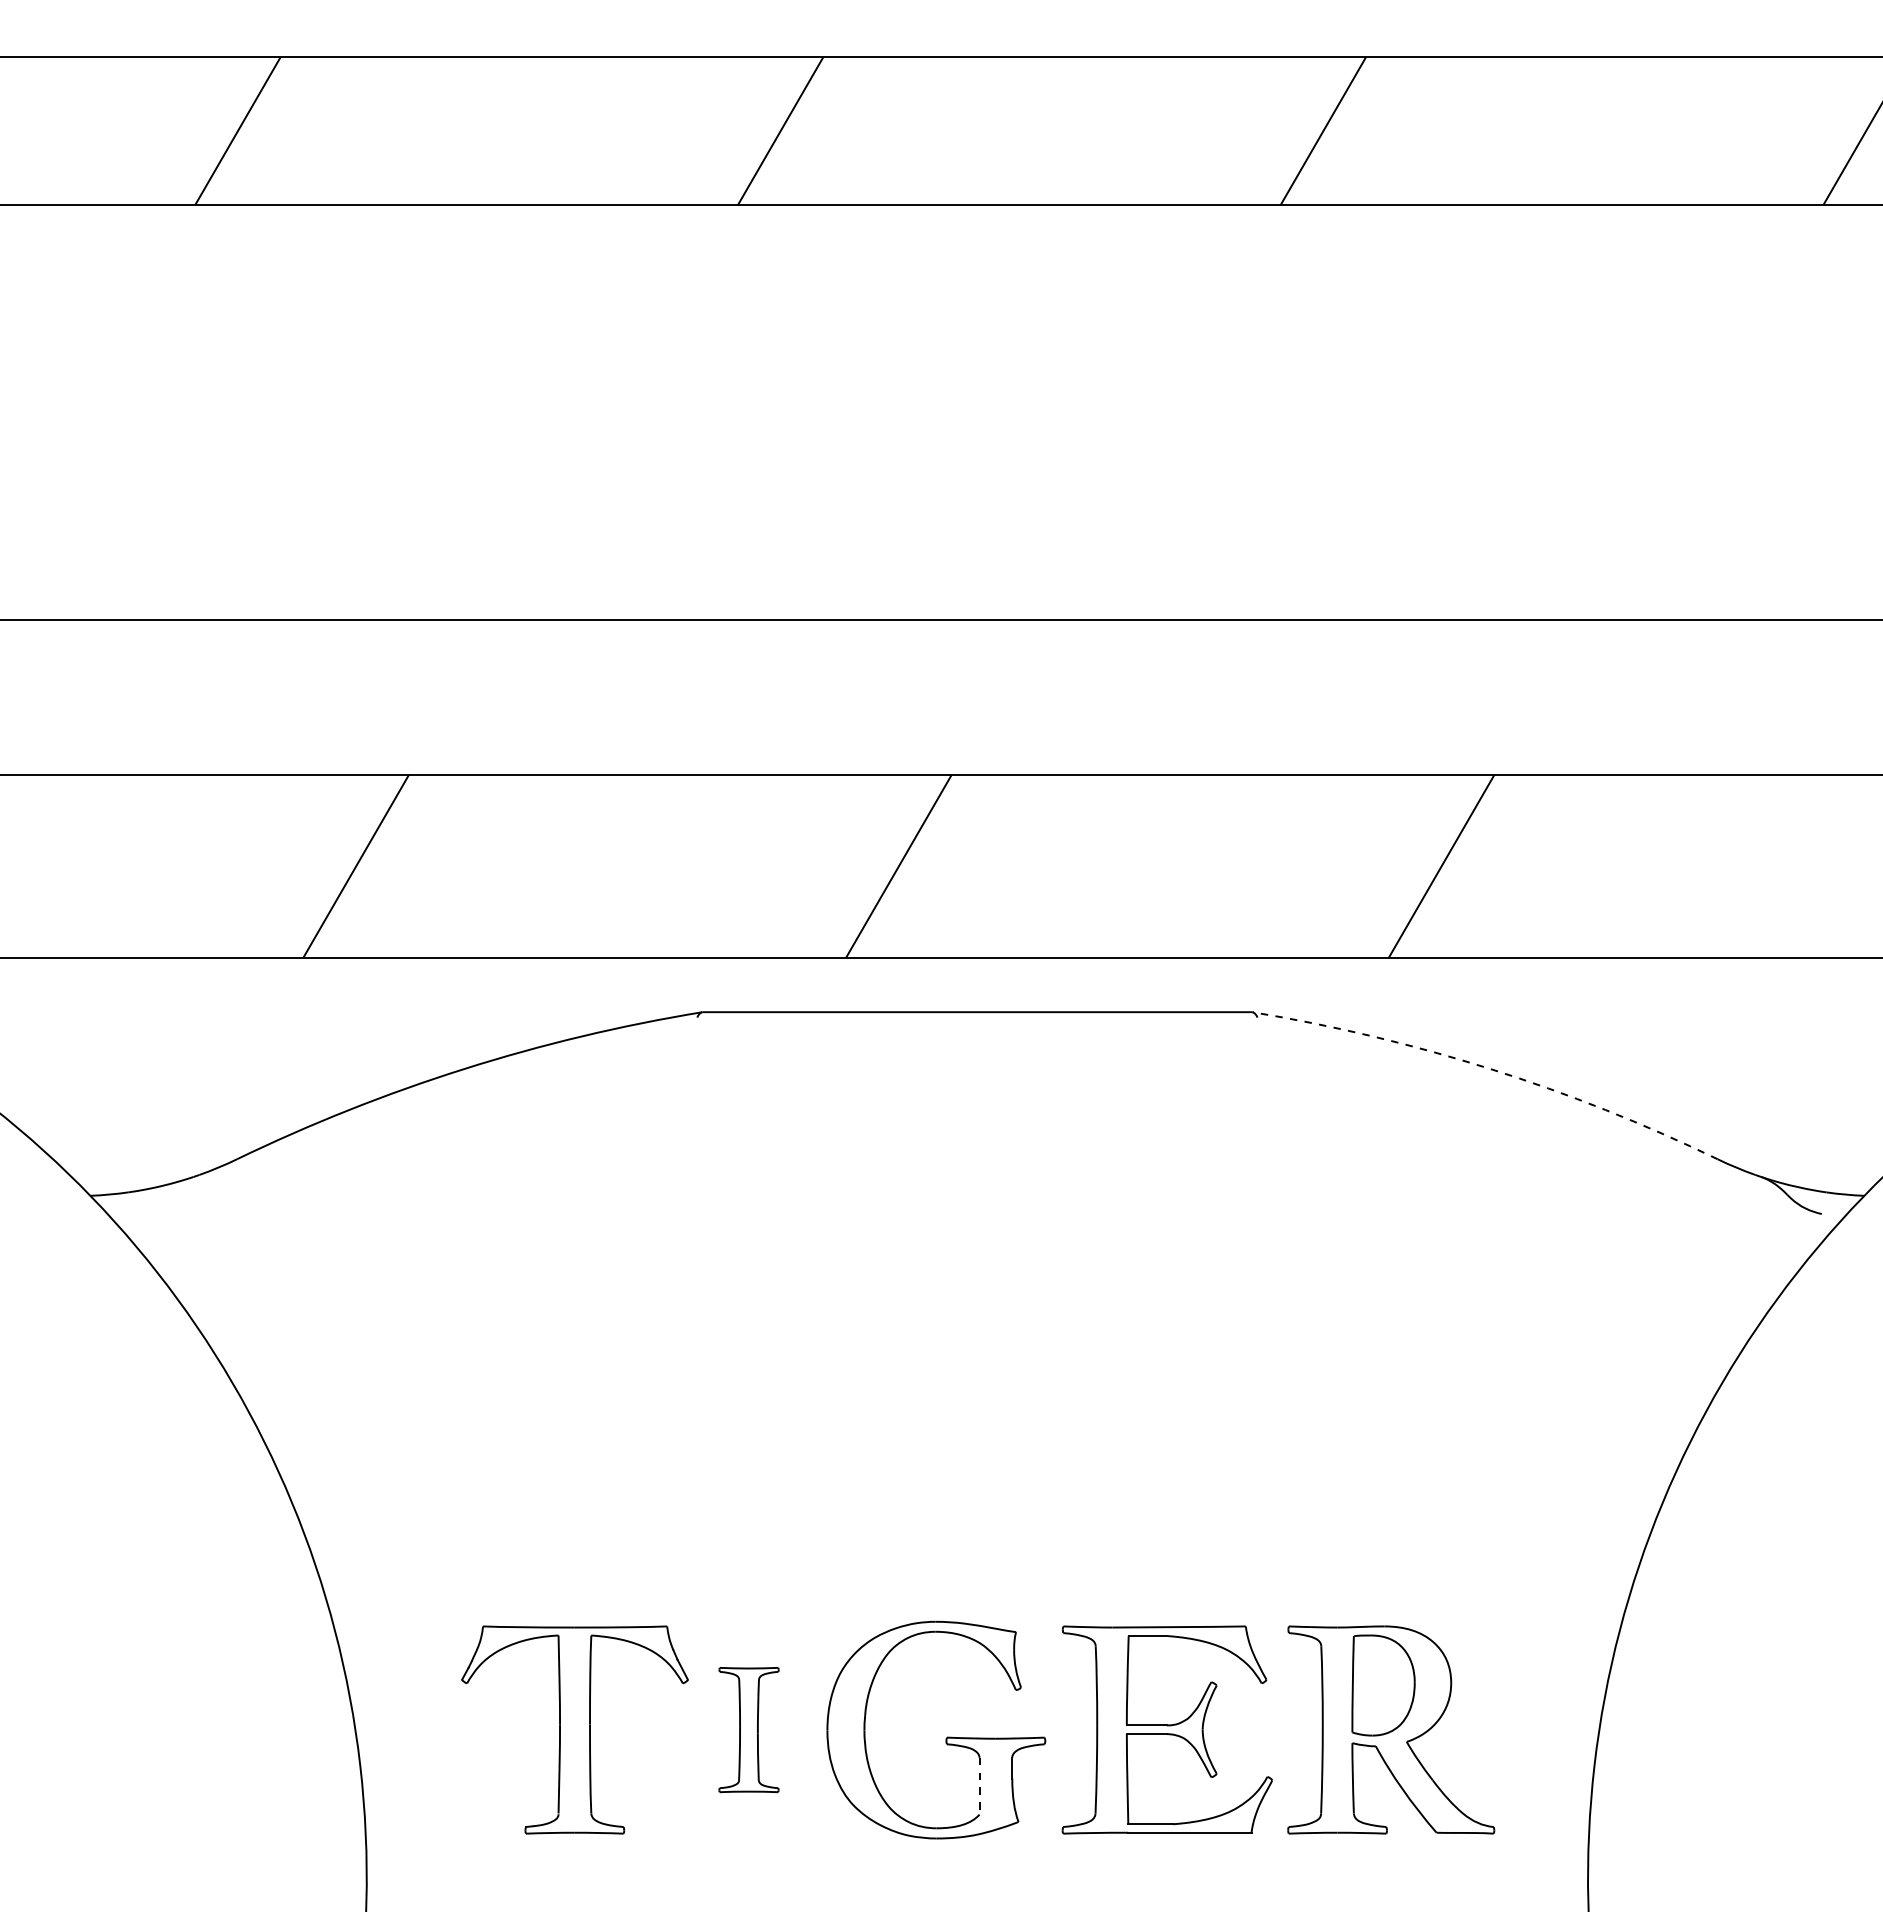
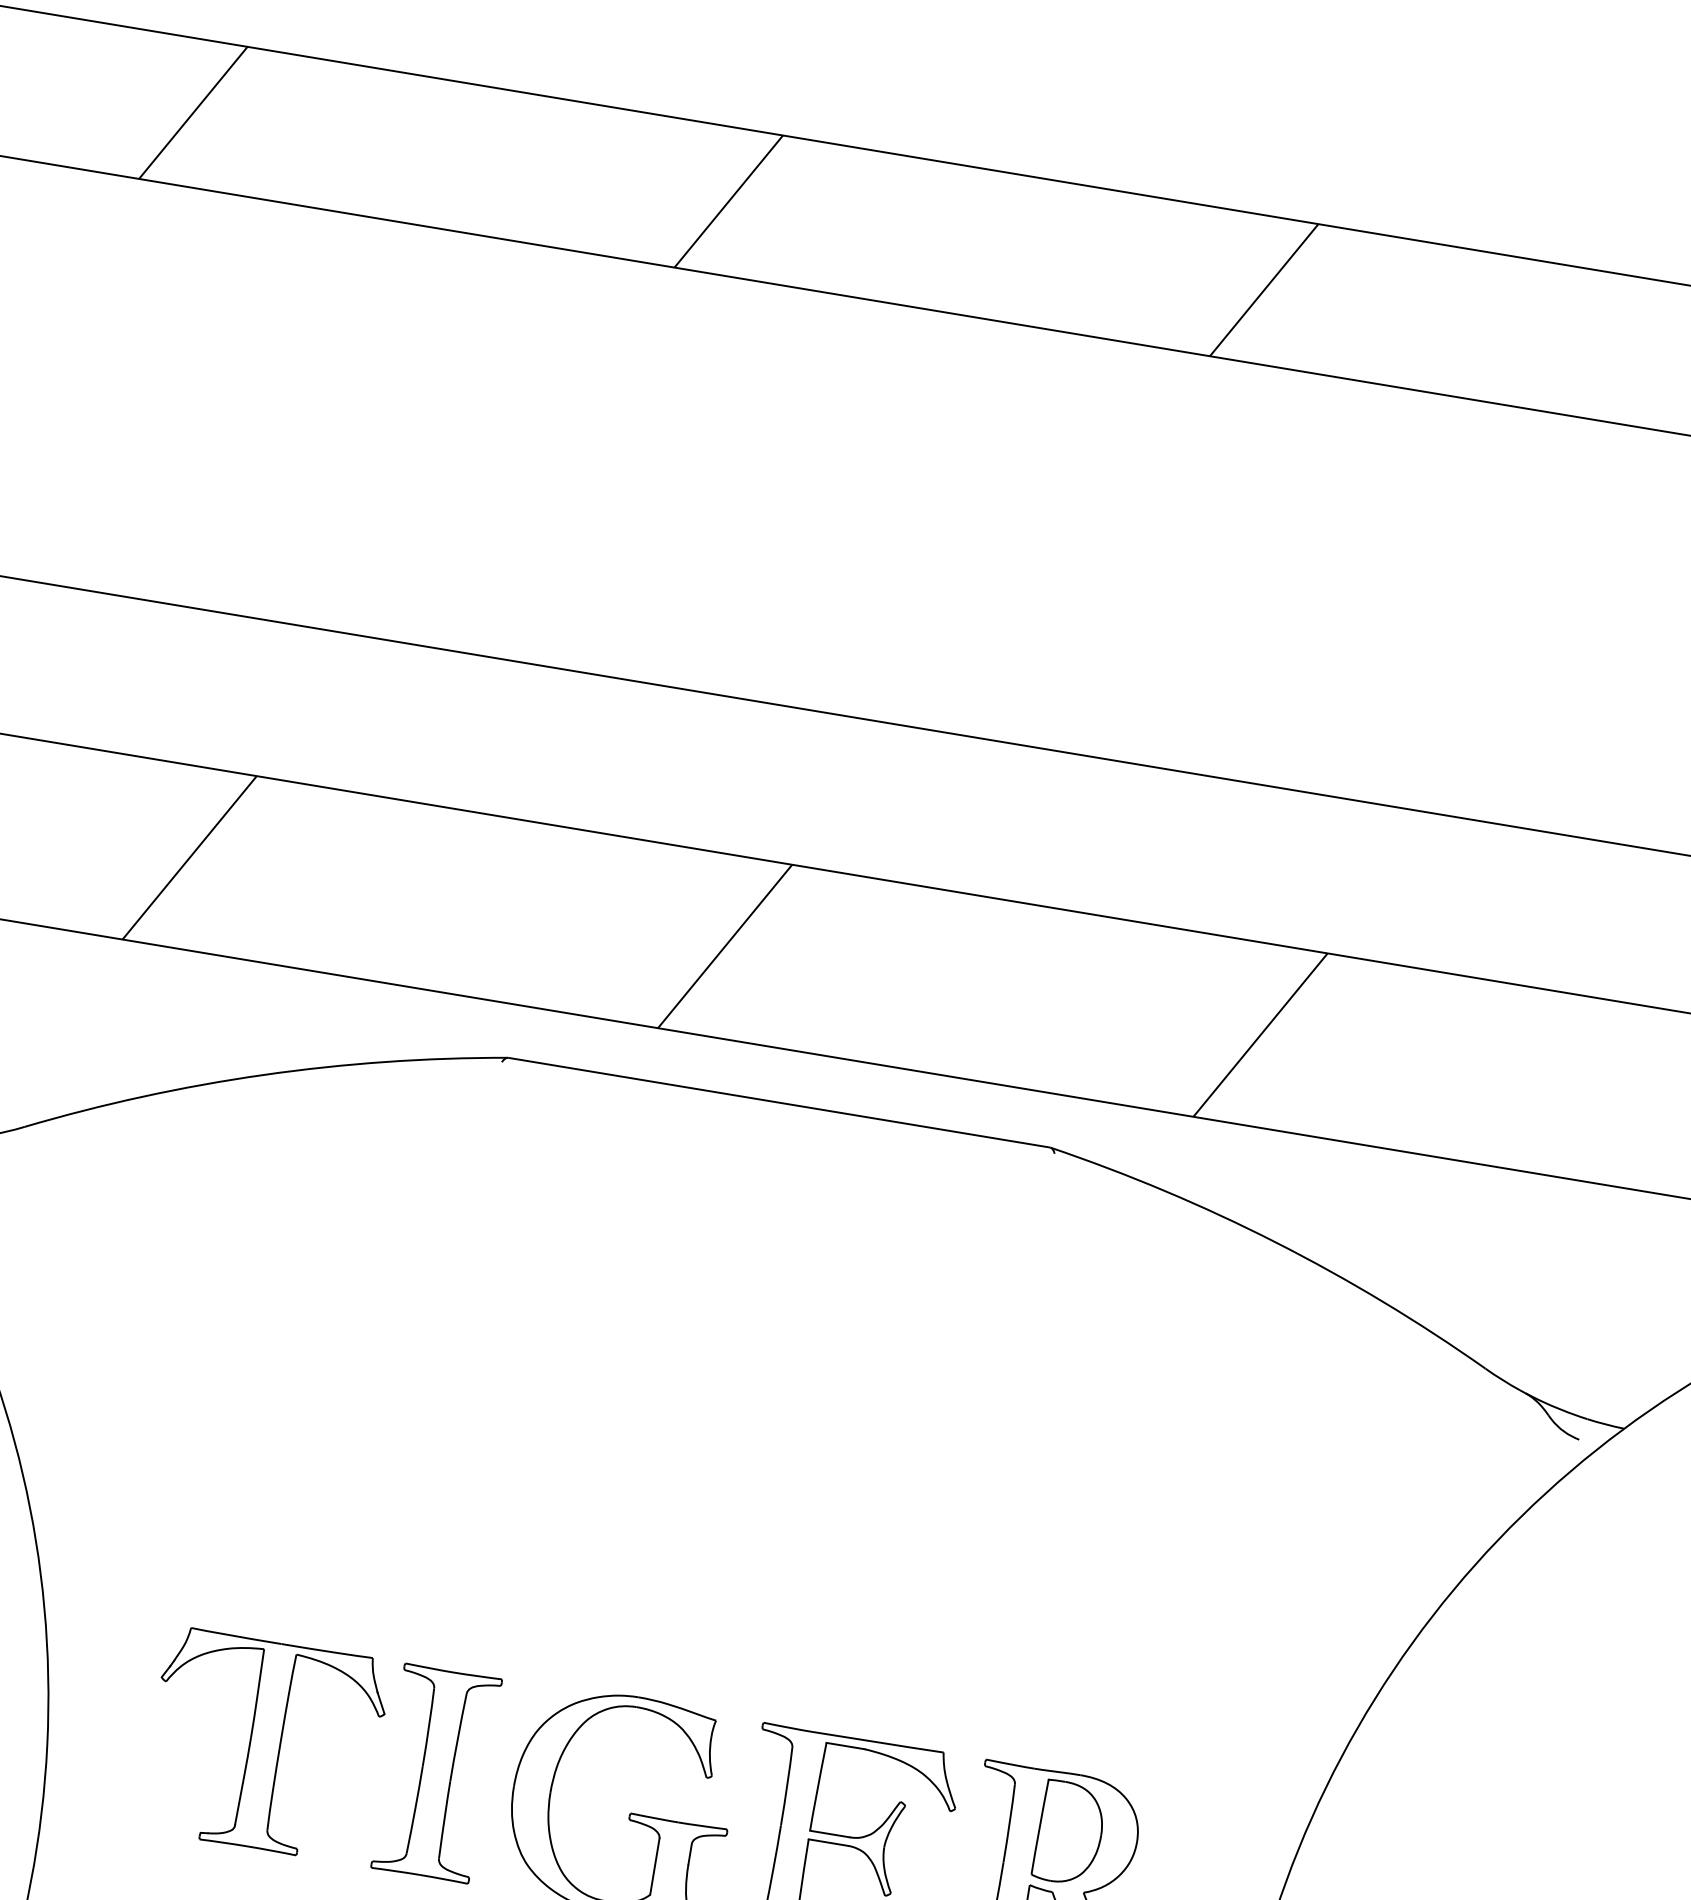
arc: (1490, 1068) -> (1276, 1242), dashed -> solid
part: (748, 1729) -> (436, 1772), size x1.67
line: (979, 1786) -> (654, 1866), dashed -> solid

